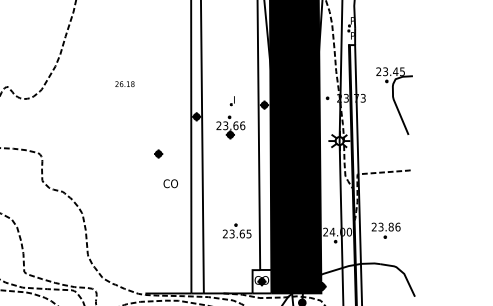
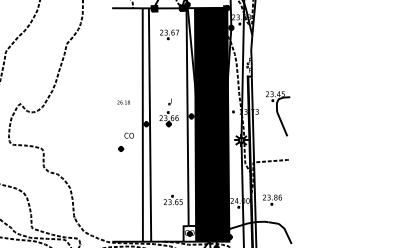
text: (124, 84) -> (123, 102), moved
part: (229, 117) -> (168, 112), moved
text: (169, 183) -> (128, 135), moved

